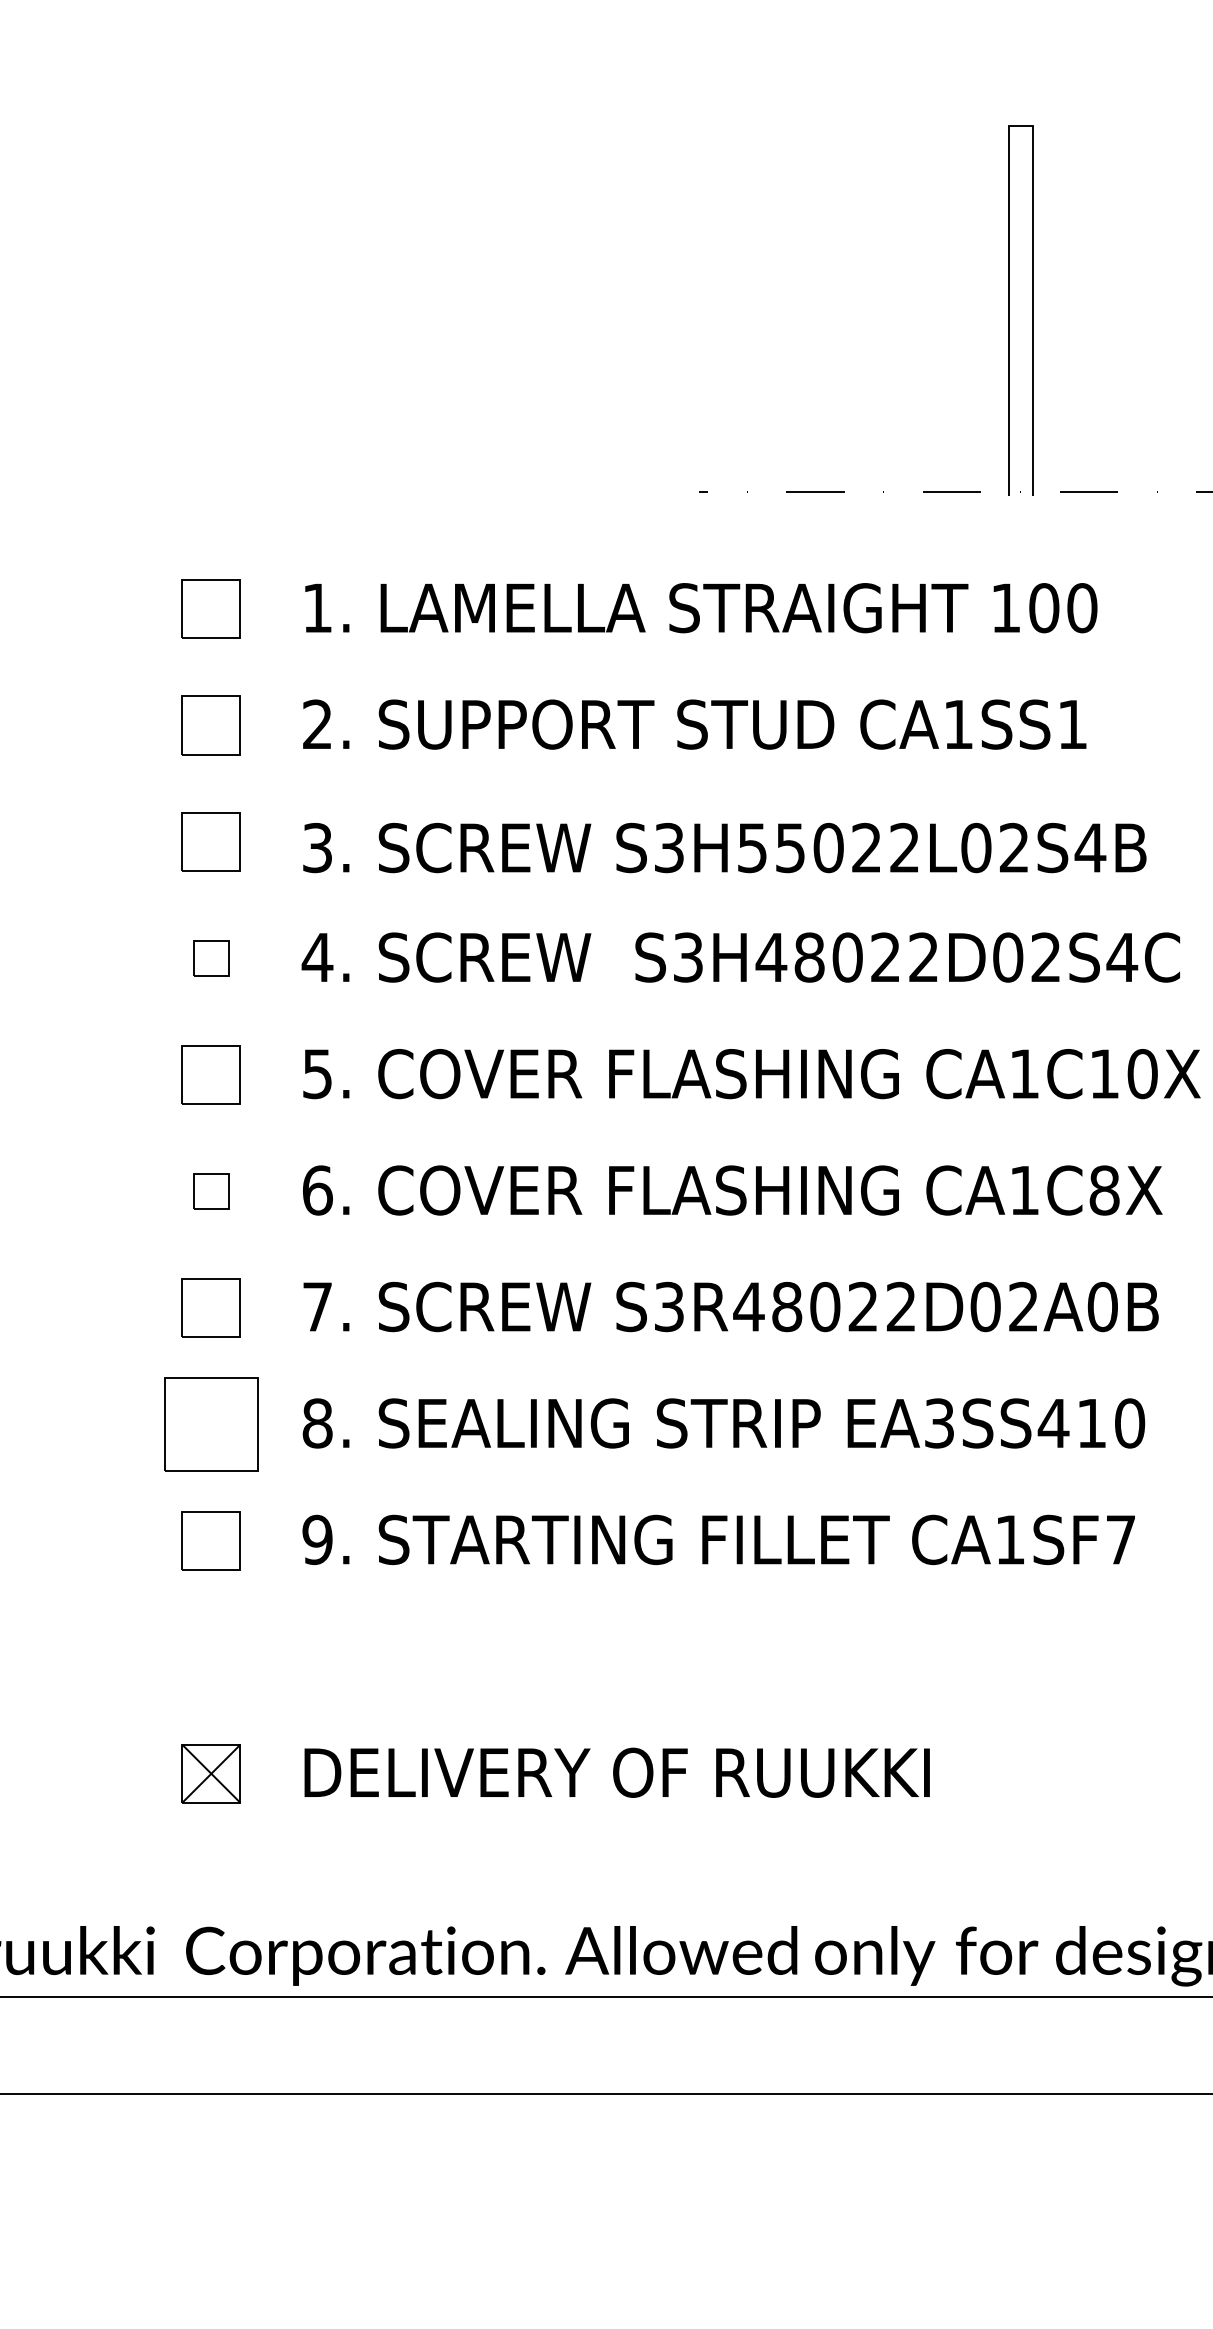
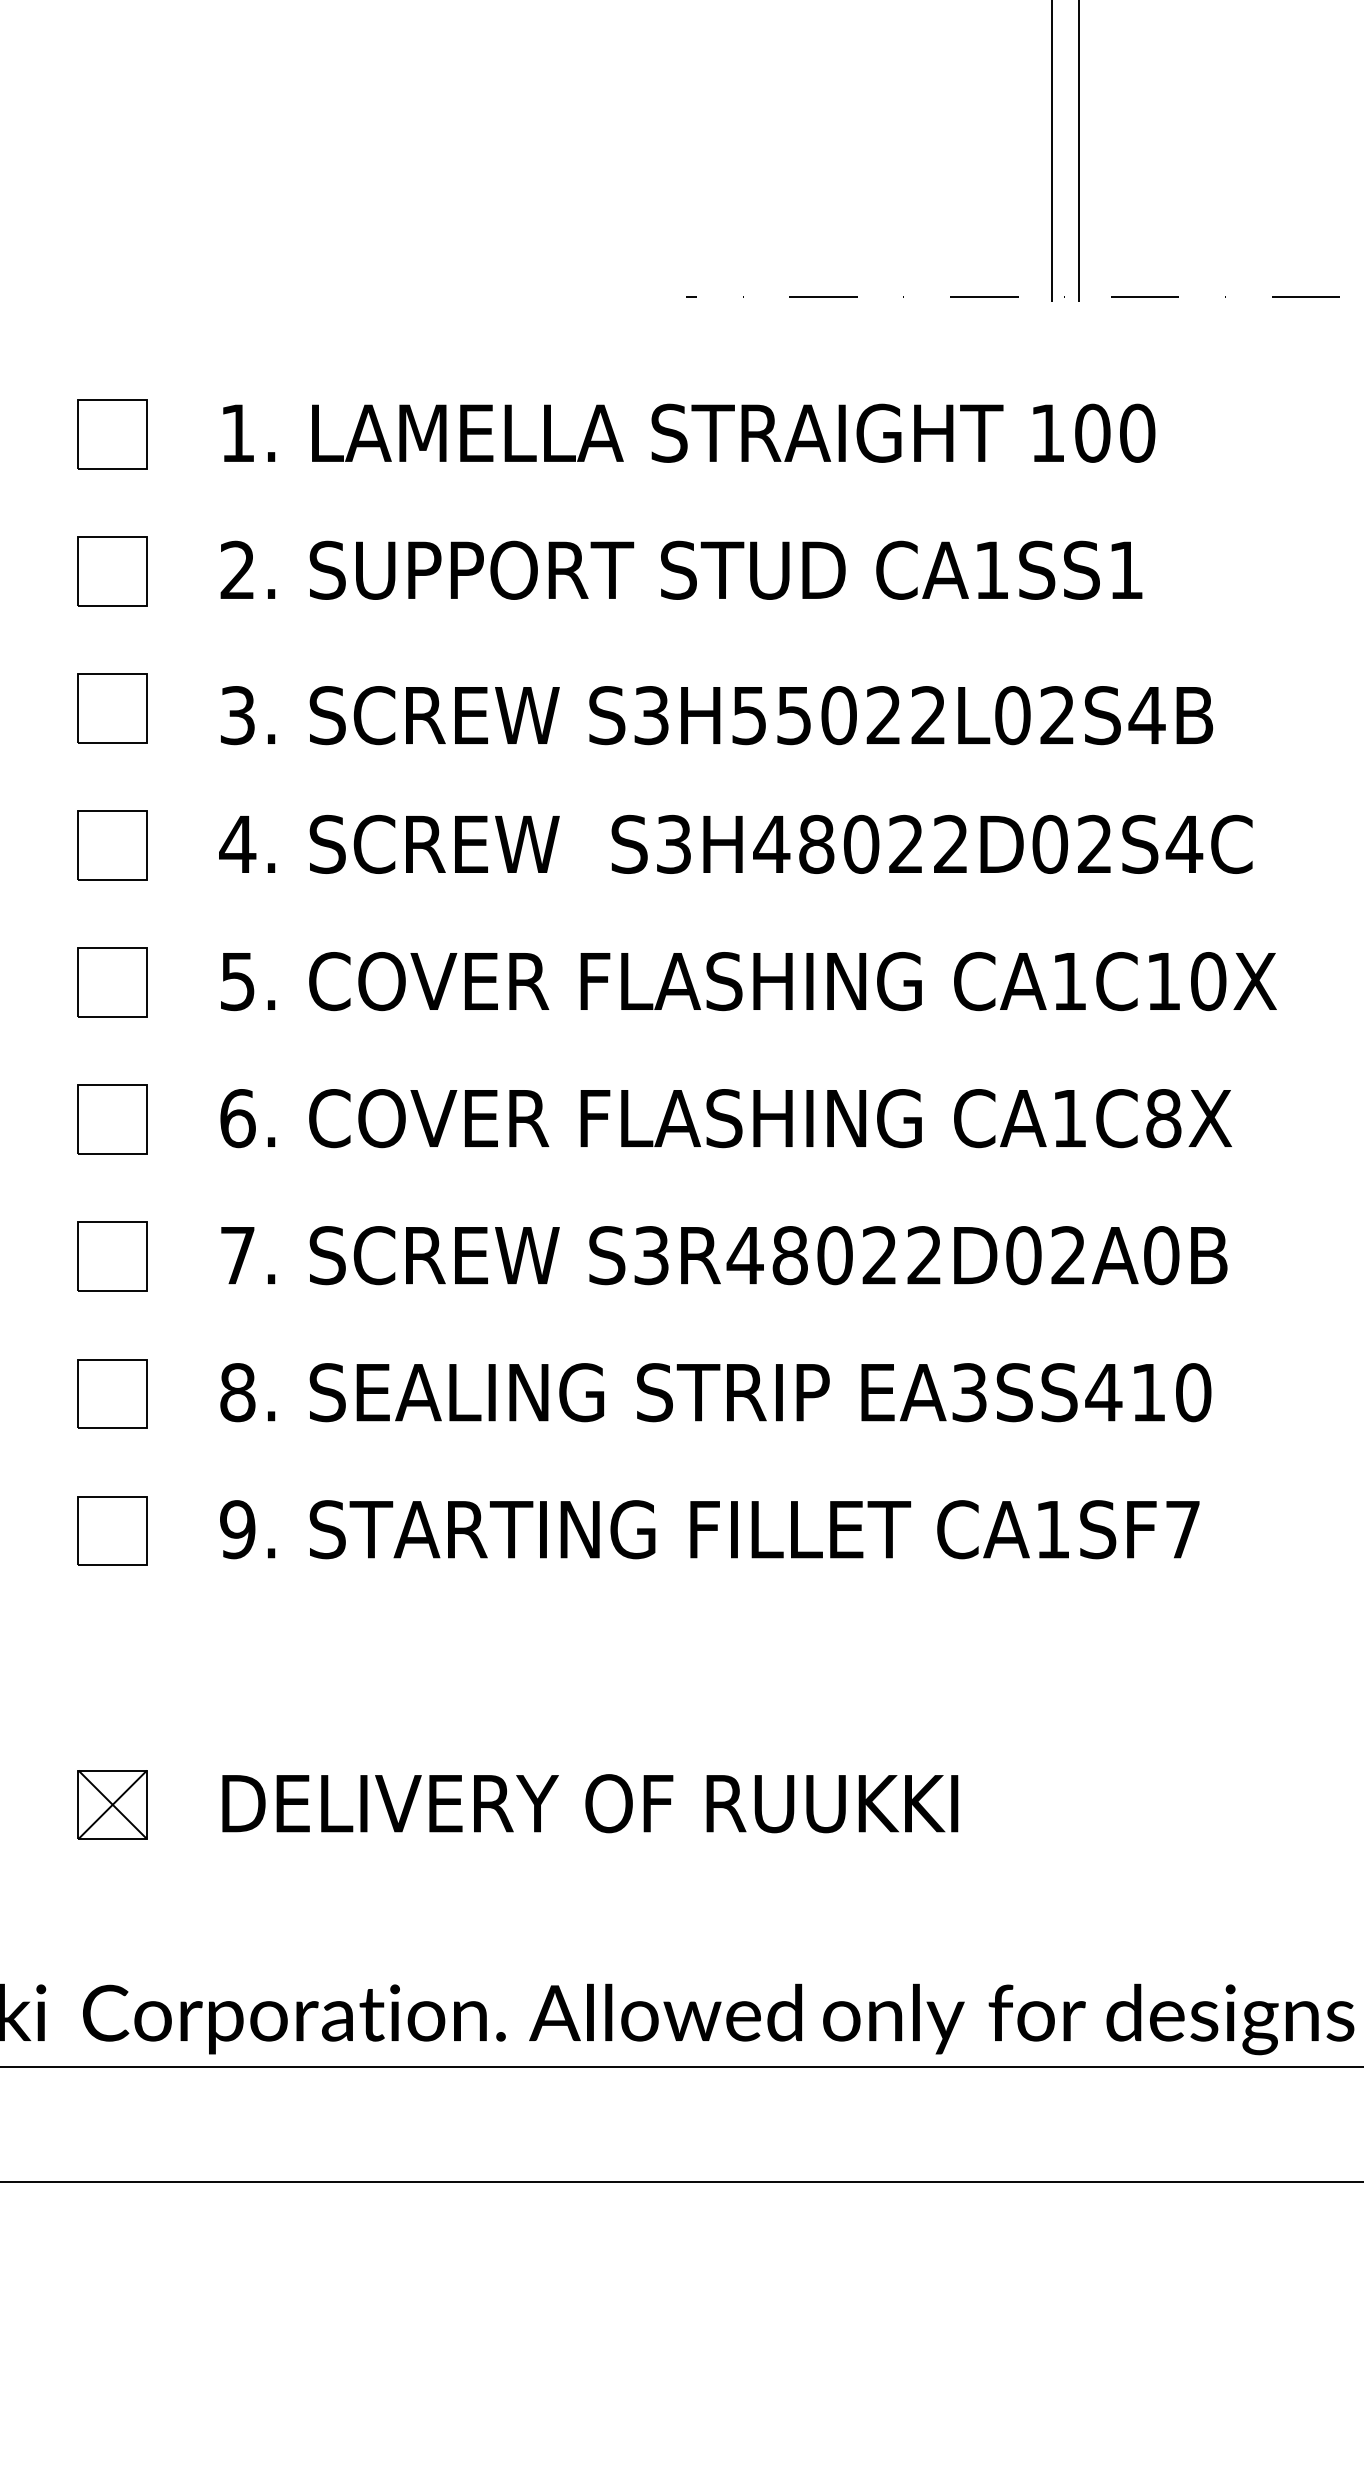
part: (210, 958) -> (111, 845), size x1.67
part: (210, 1191) -> (111, 1119), size x1.67
part: (210, 1424) -> (111, 1393), size x0.62

